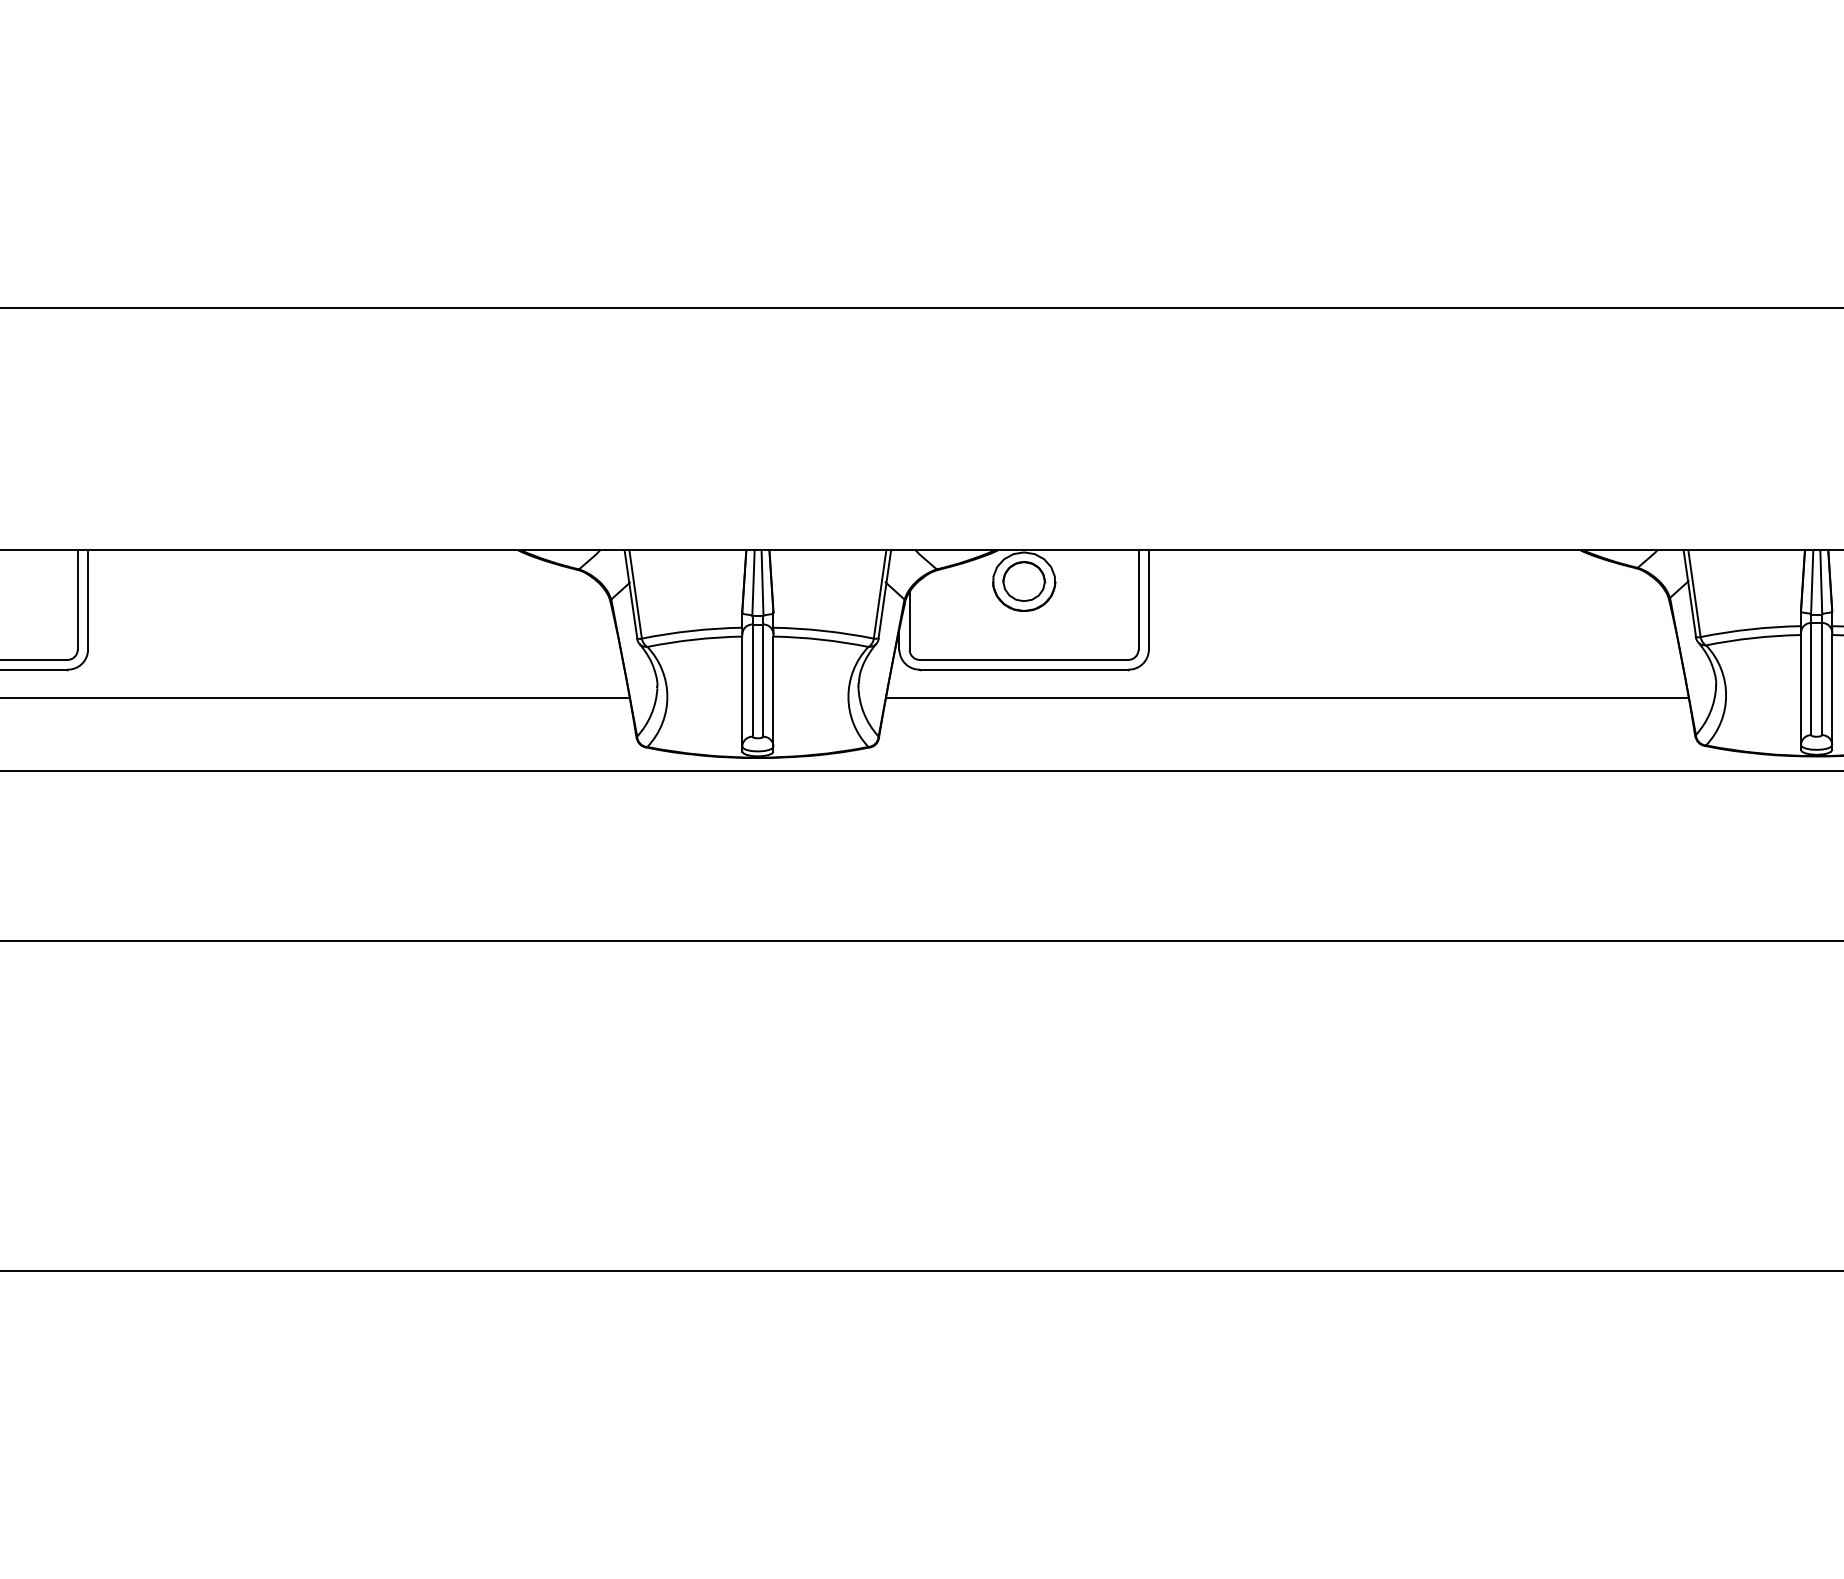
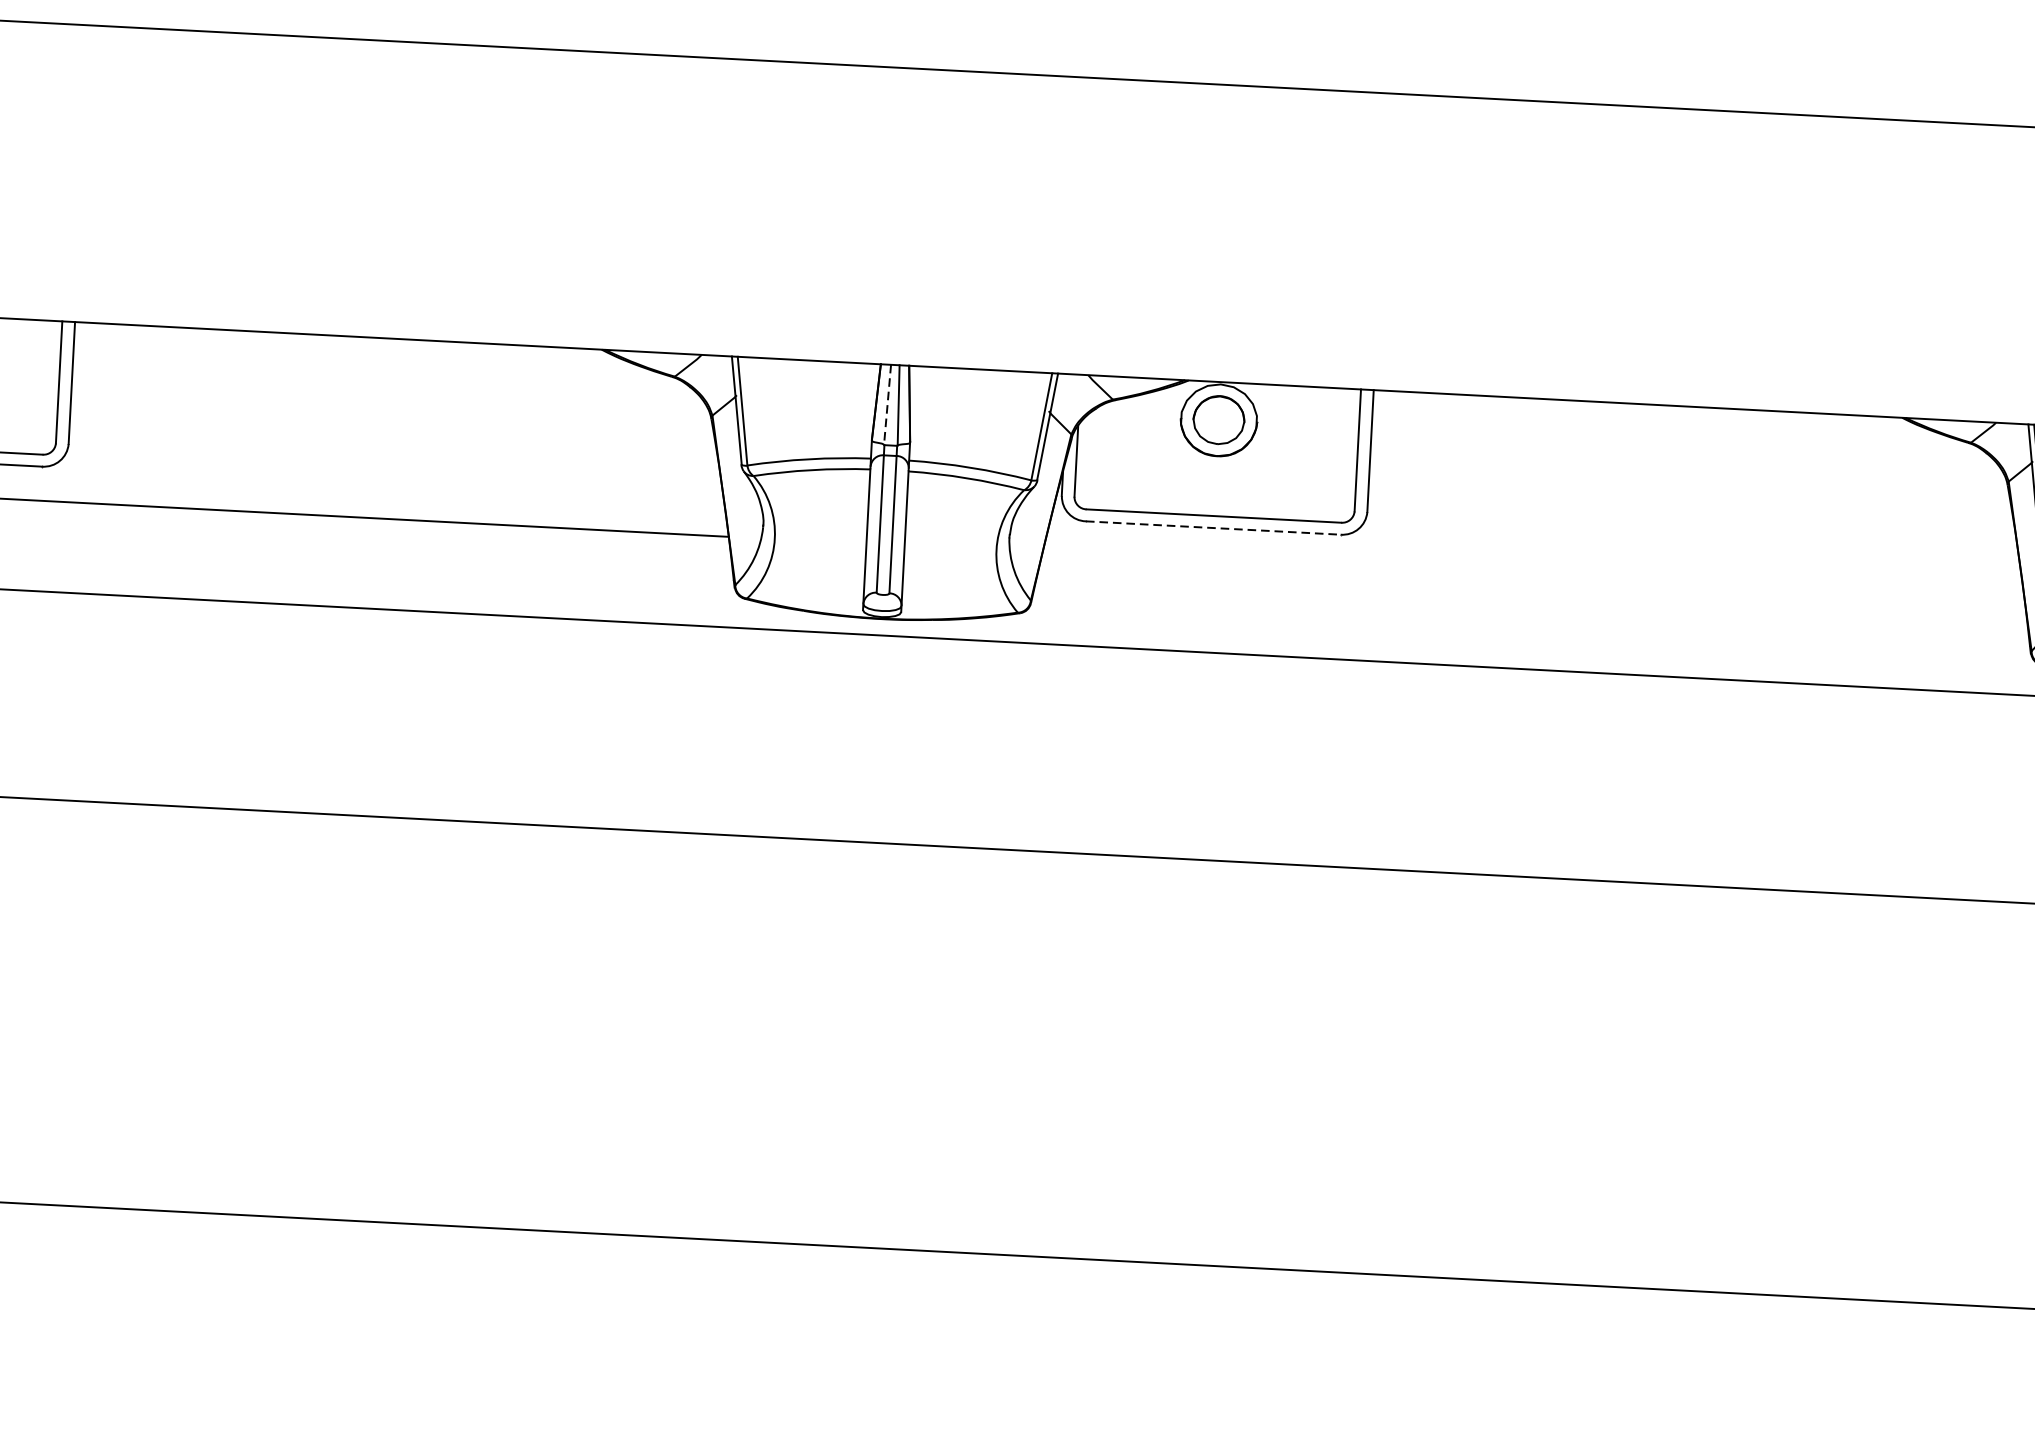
line: (753, 583) -> (887, 405), solid -> dashed
line: (1024, 669) -> (1213, 527), solid -> dashed
line: (1287, 697) -> (1533, 578), removed

